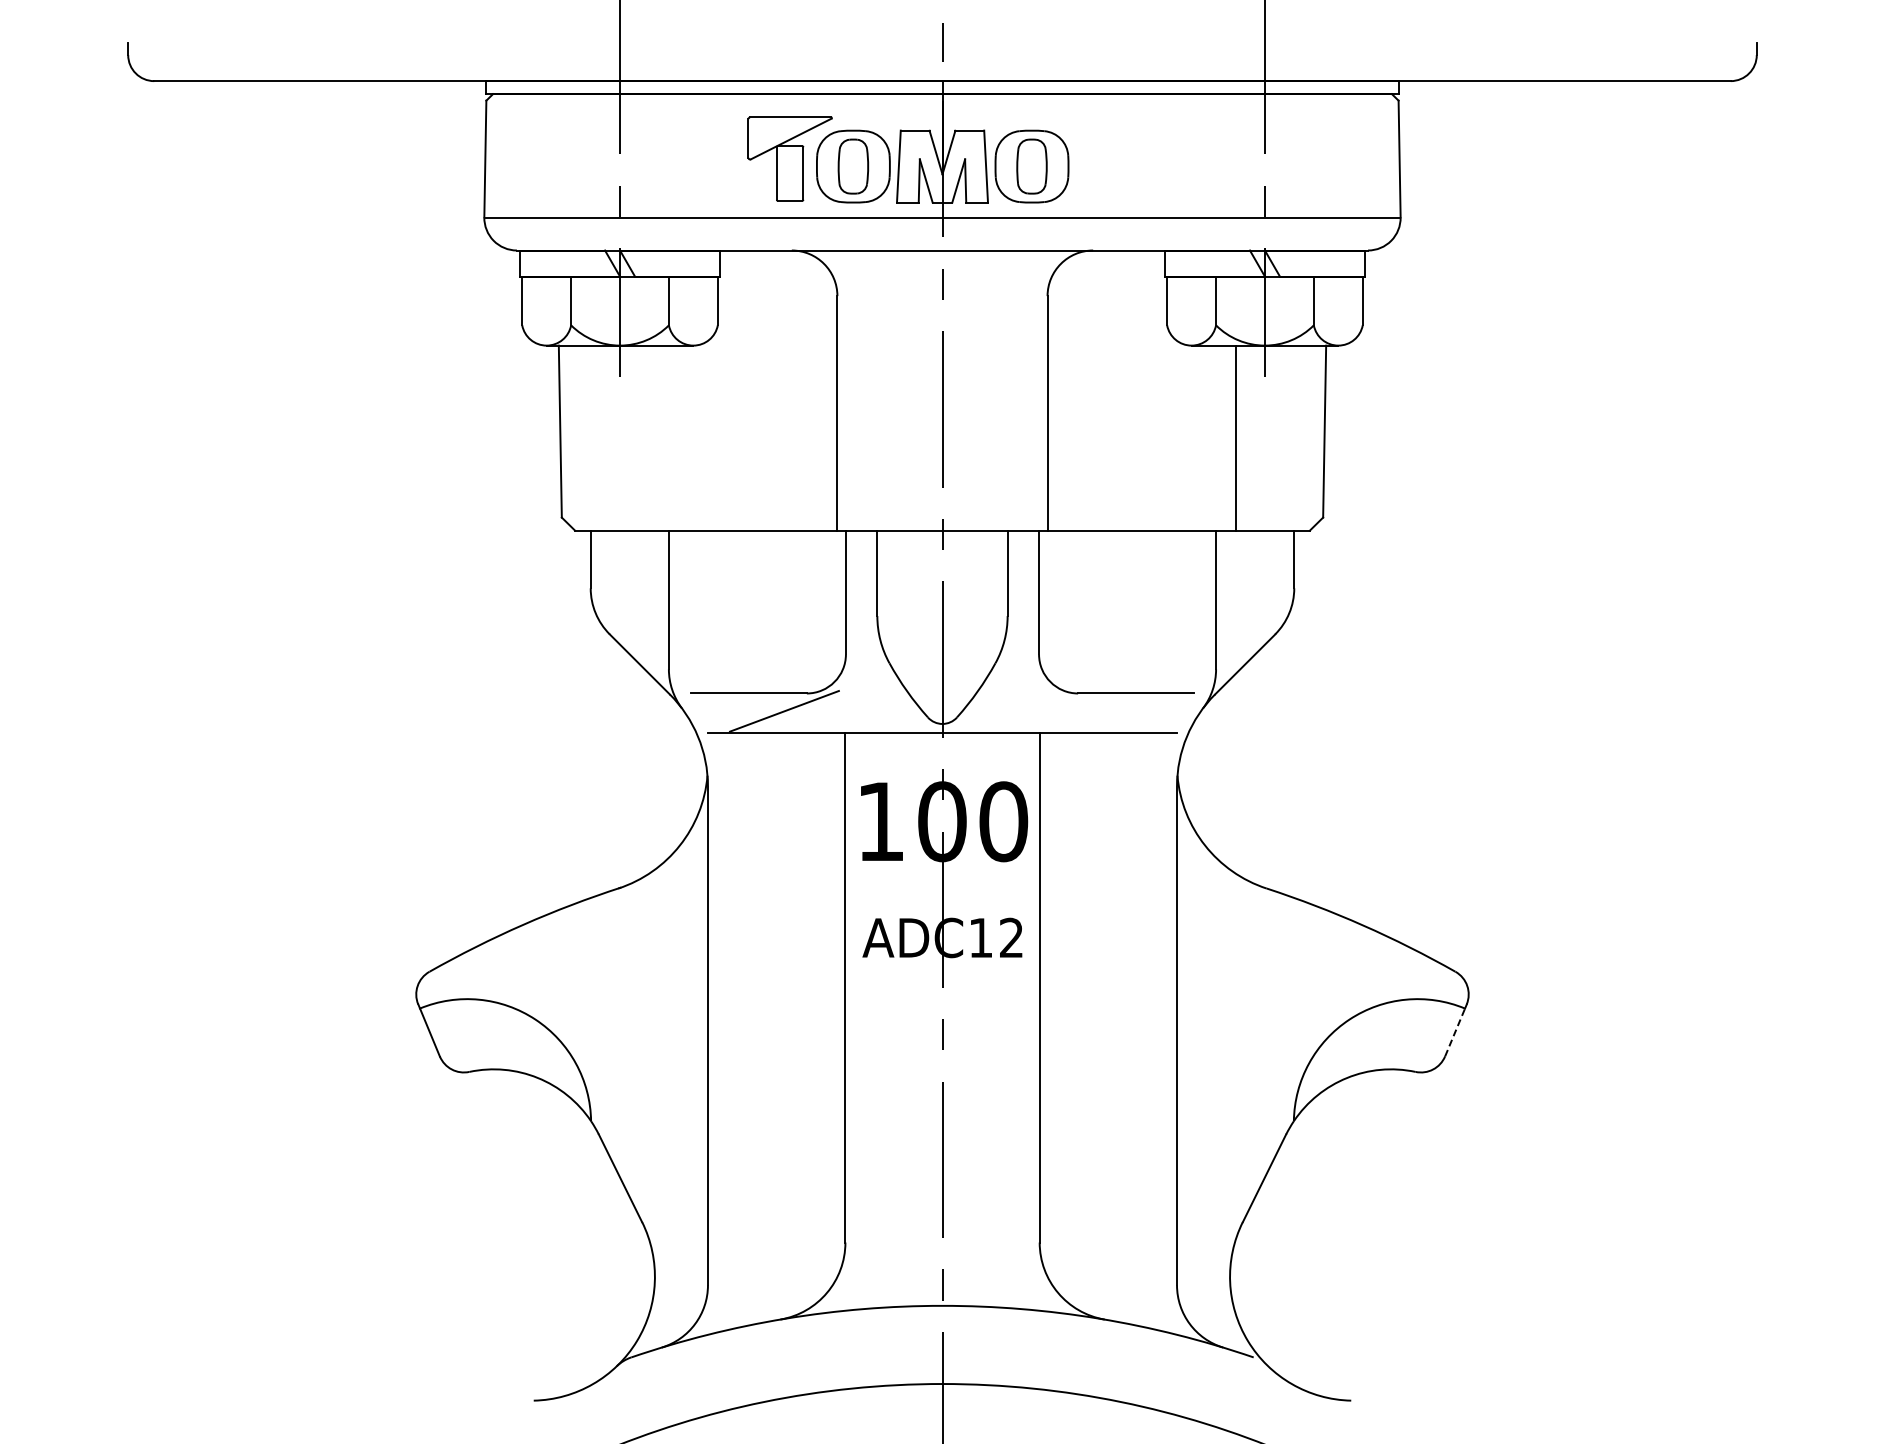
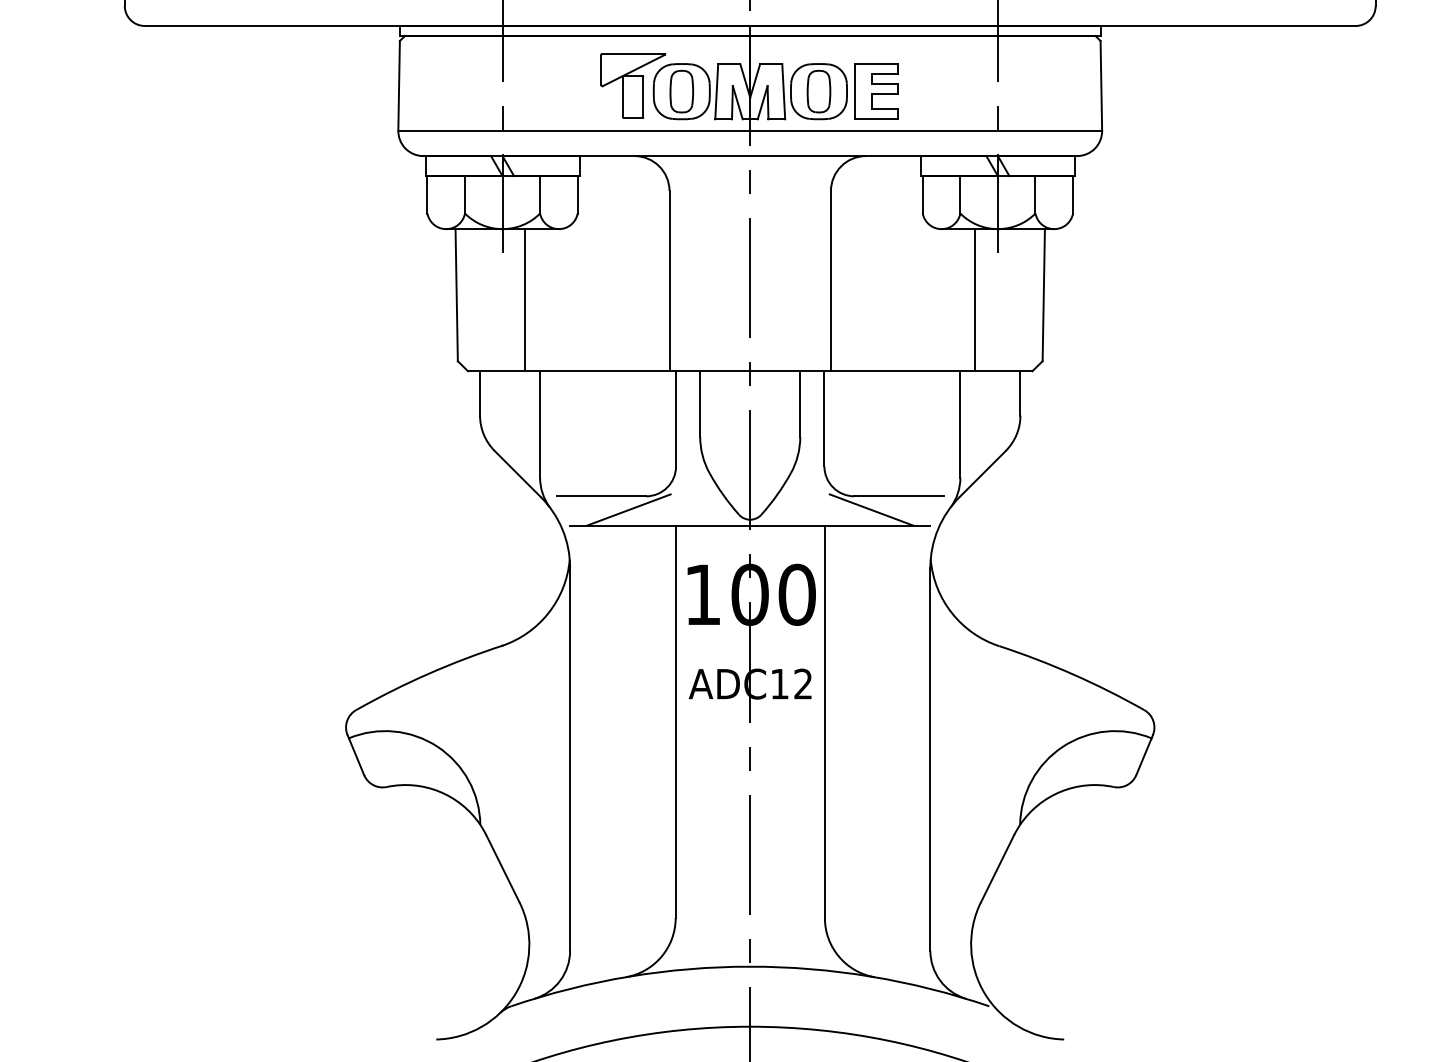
part: (1106, 166) -> (876, 91), added
line: (649, 437) -> (525, 299), added
line: (1100, 711) -> (871, 510), added
line: (1455, 1032) -> (1144, 756), dashed -> solid

